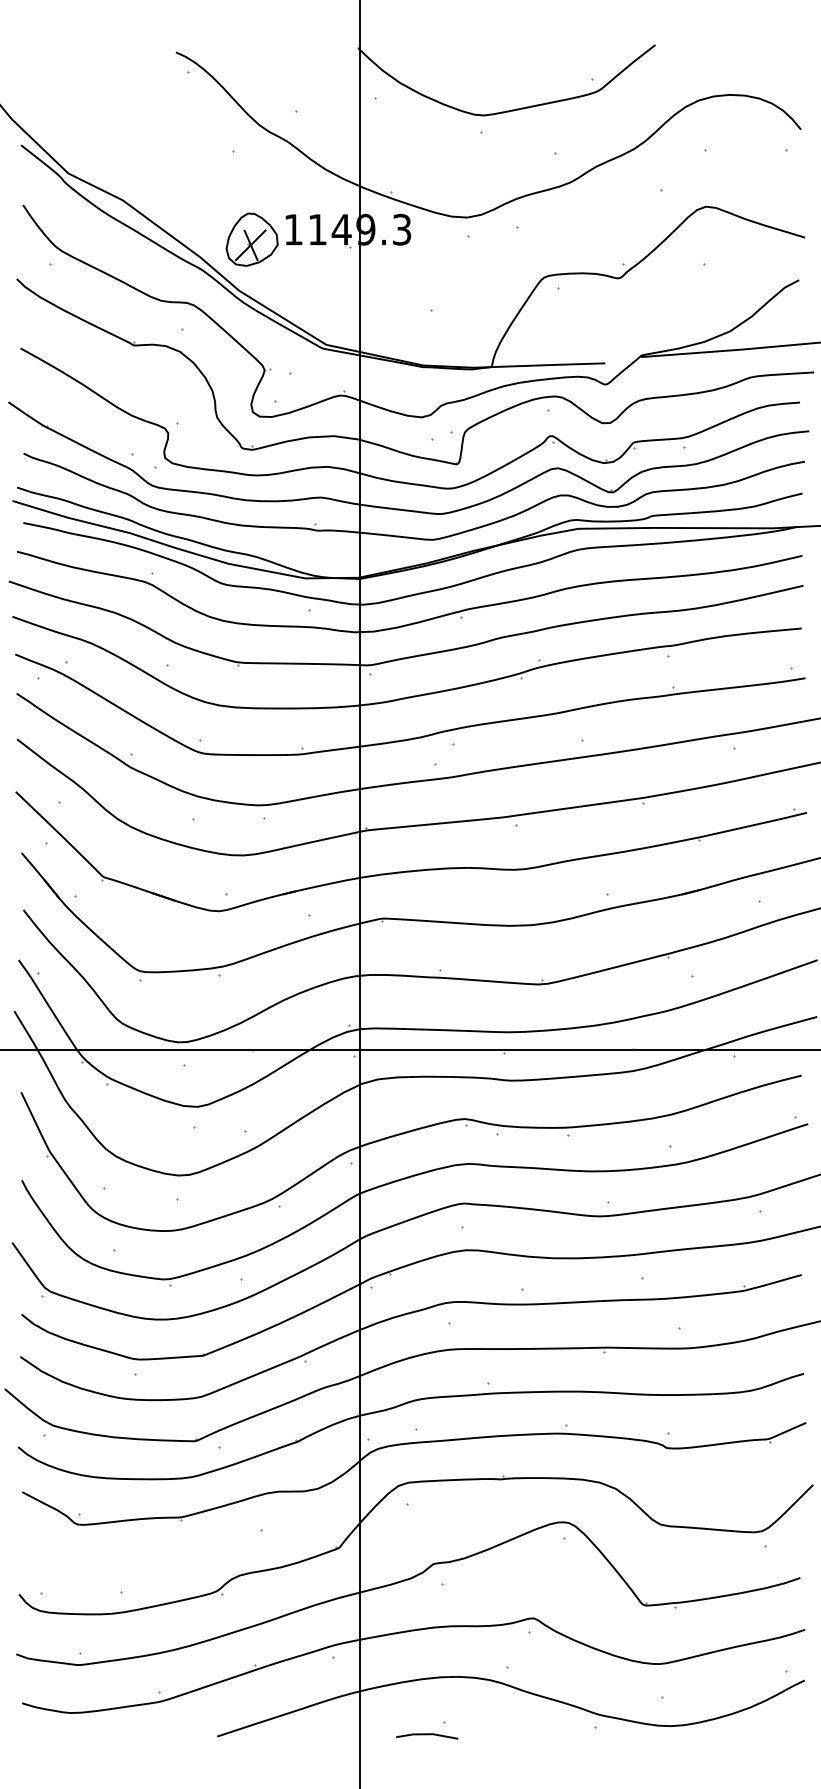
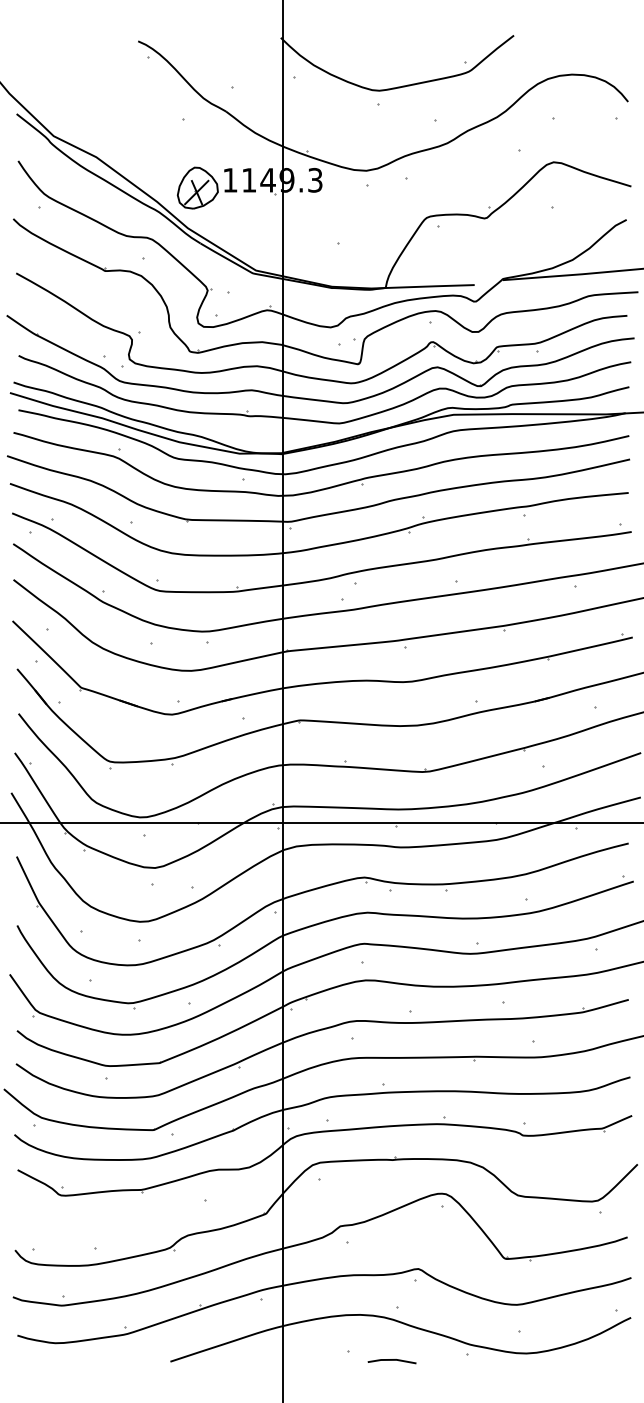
line: (426, 1735) -> (391, 1360), moved

